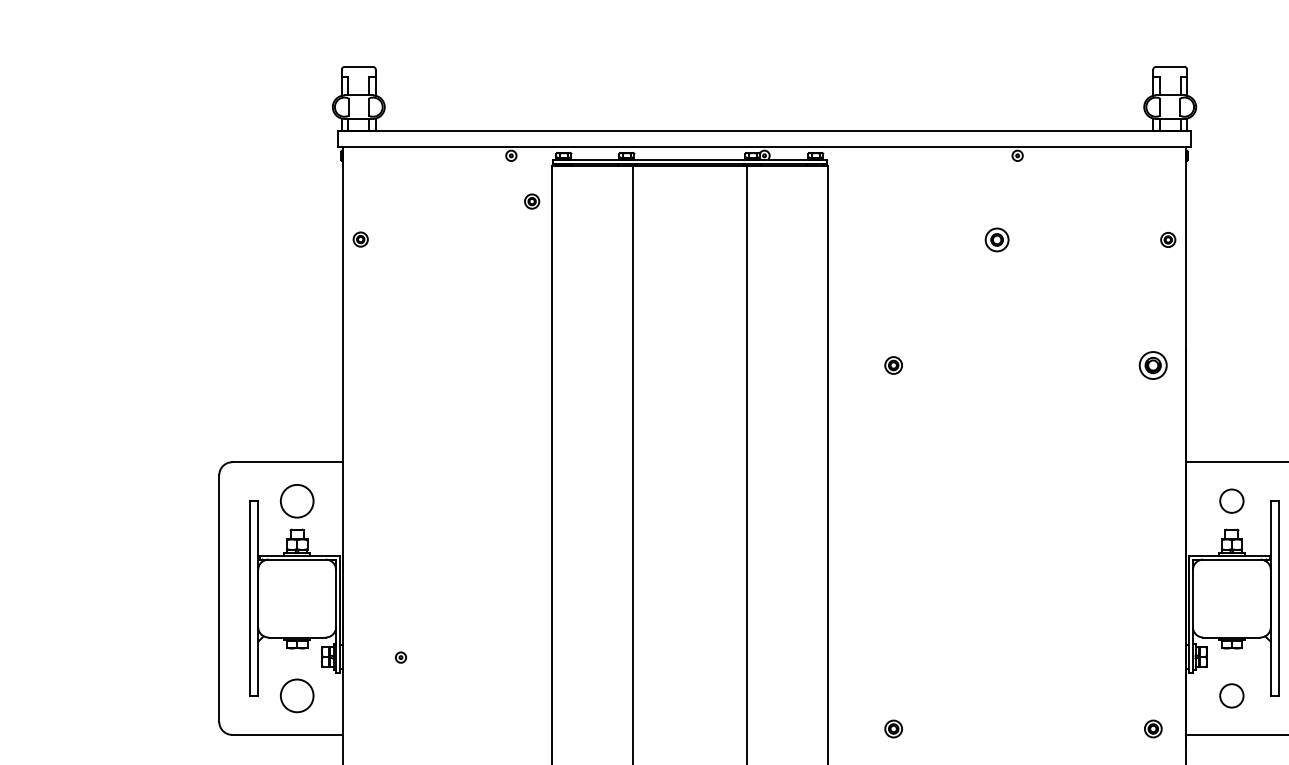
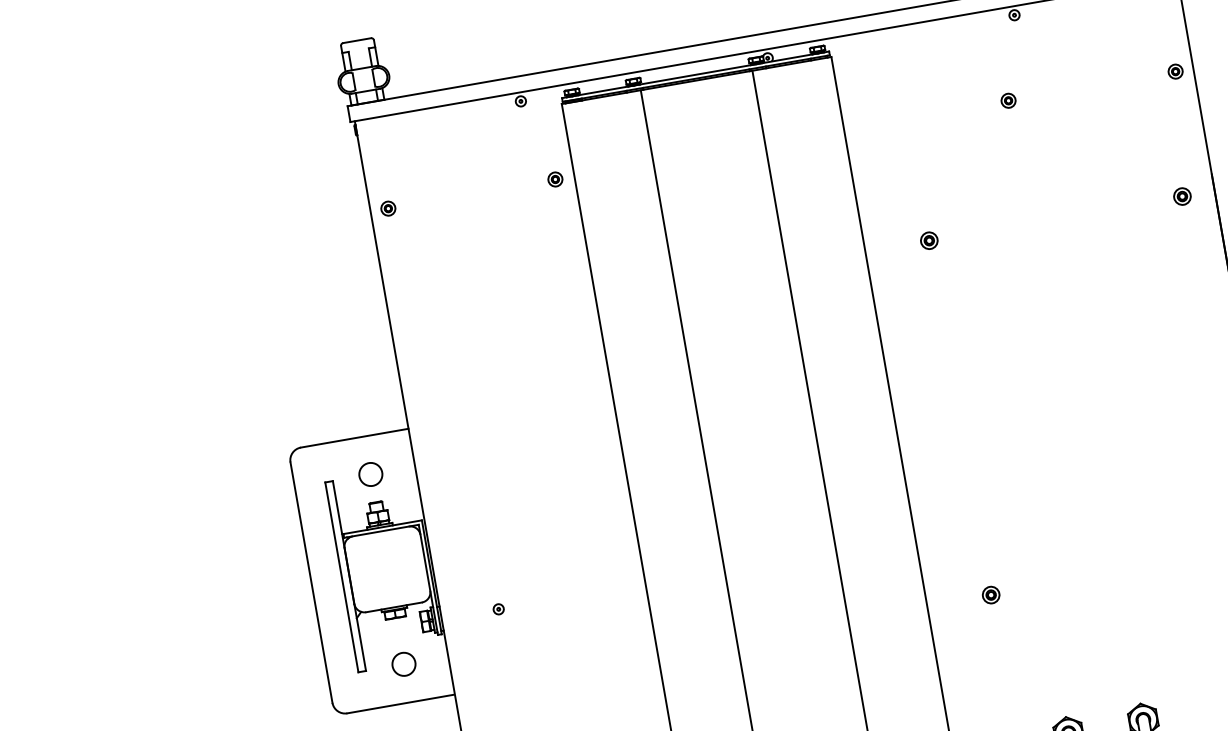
part: (532, 201) -> (555, 179), moved
part: (996, 239) -> (1008, 100), size x0.62
part: (1153, 365) -> (1182, 196), size x0.62
circle: (296, 500) -> (370, 473), size x0.71
circle: (296, 695) -> (403, 664), size x0.71

